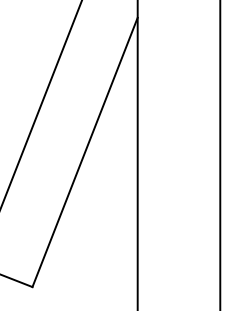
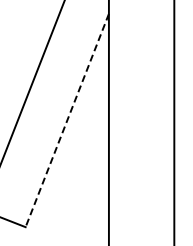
line: (85, 153) -> (67, 121), solid -> dashed

